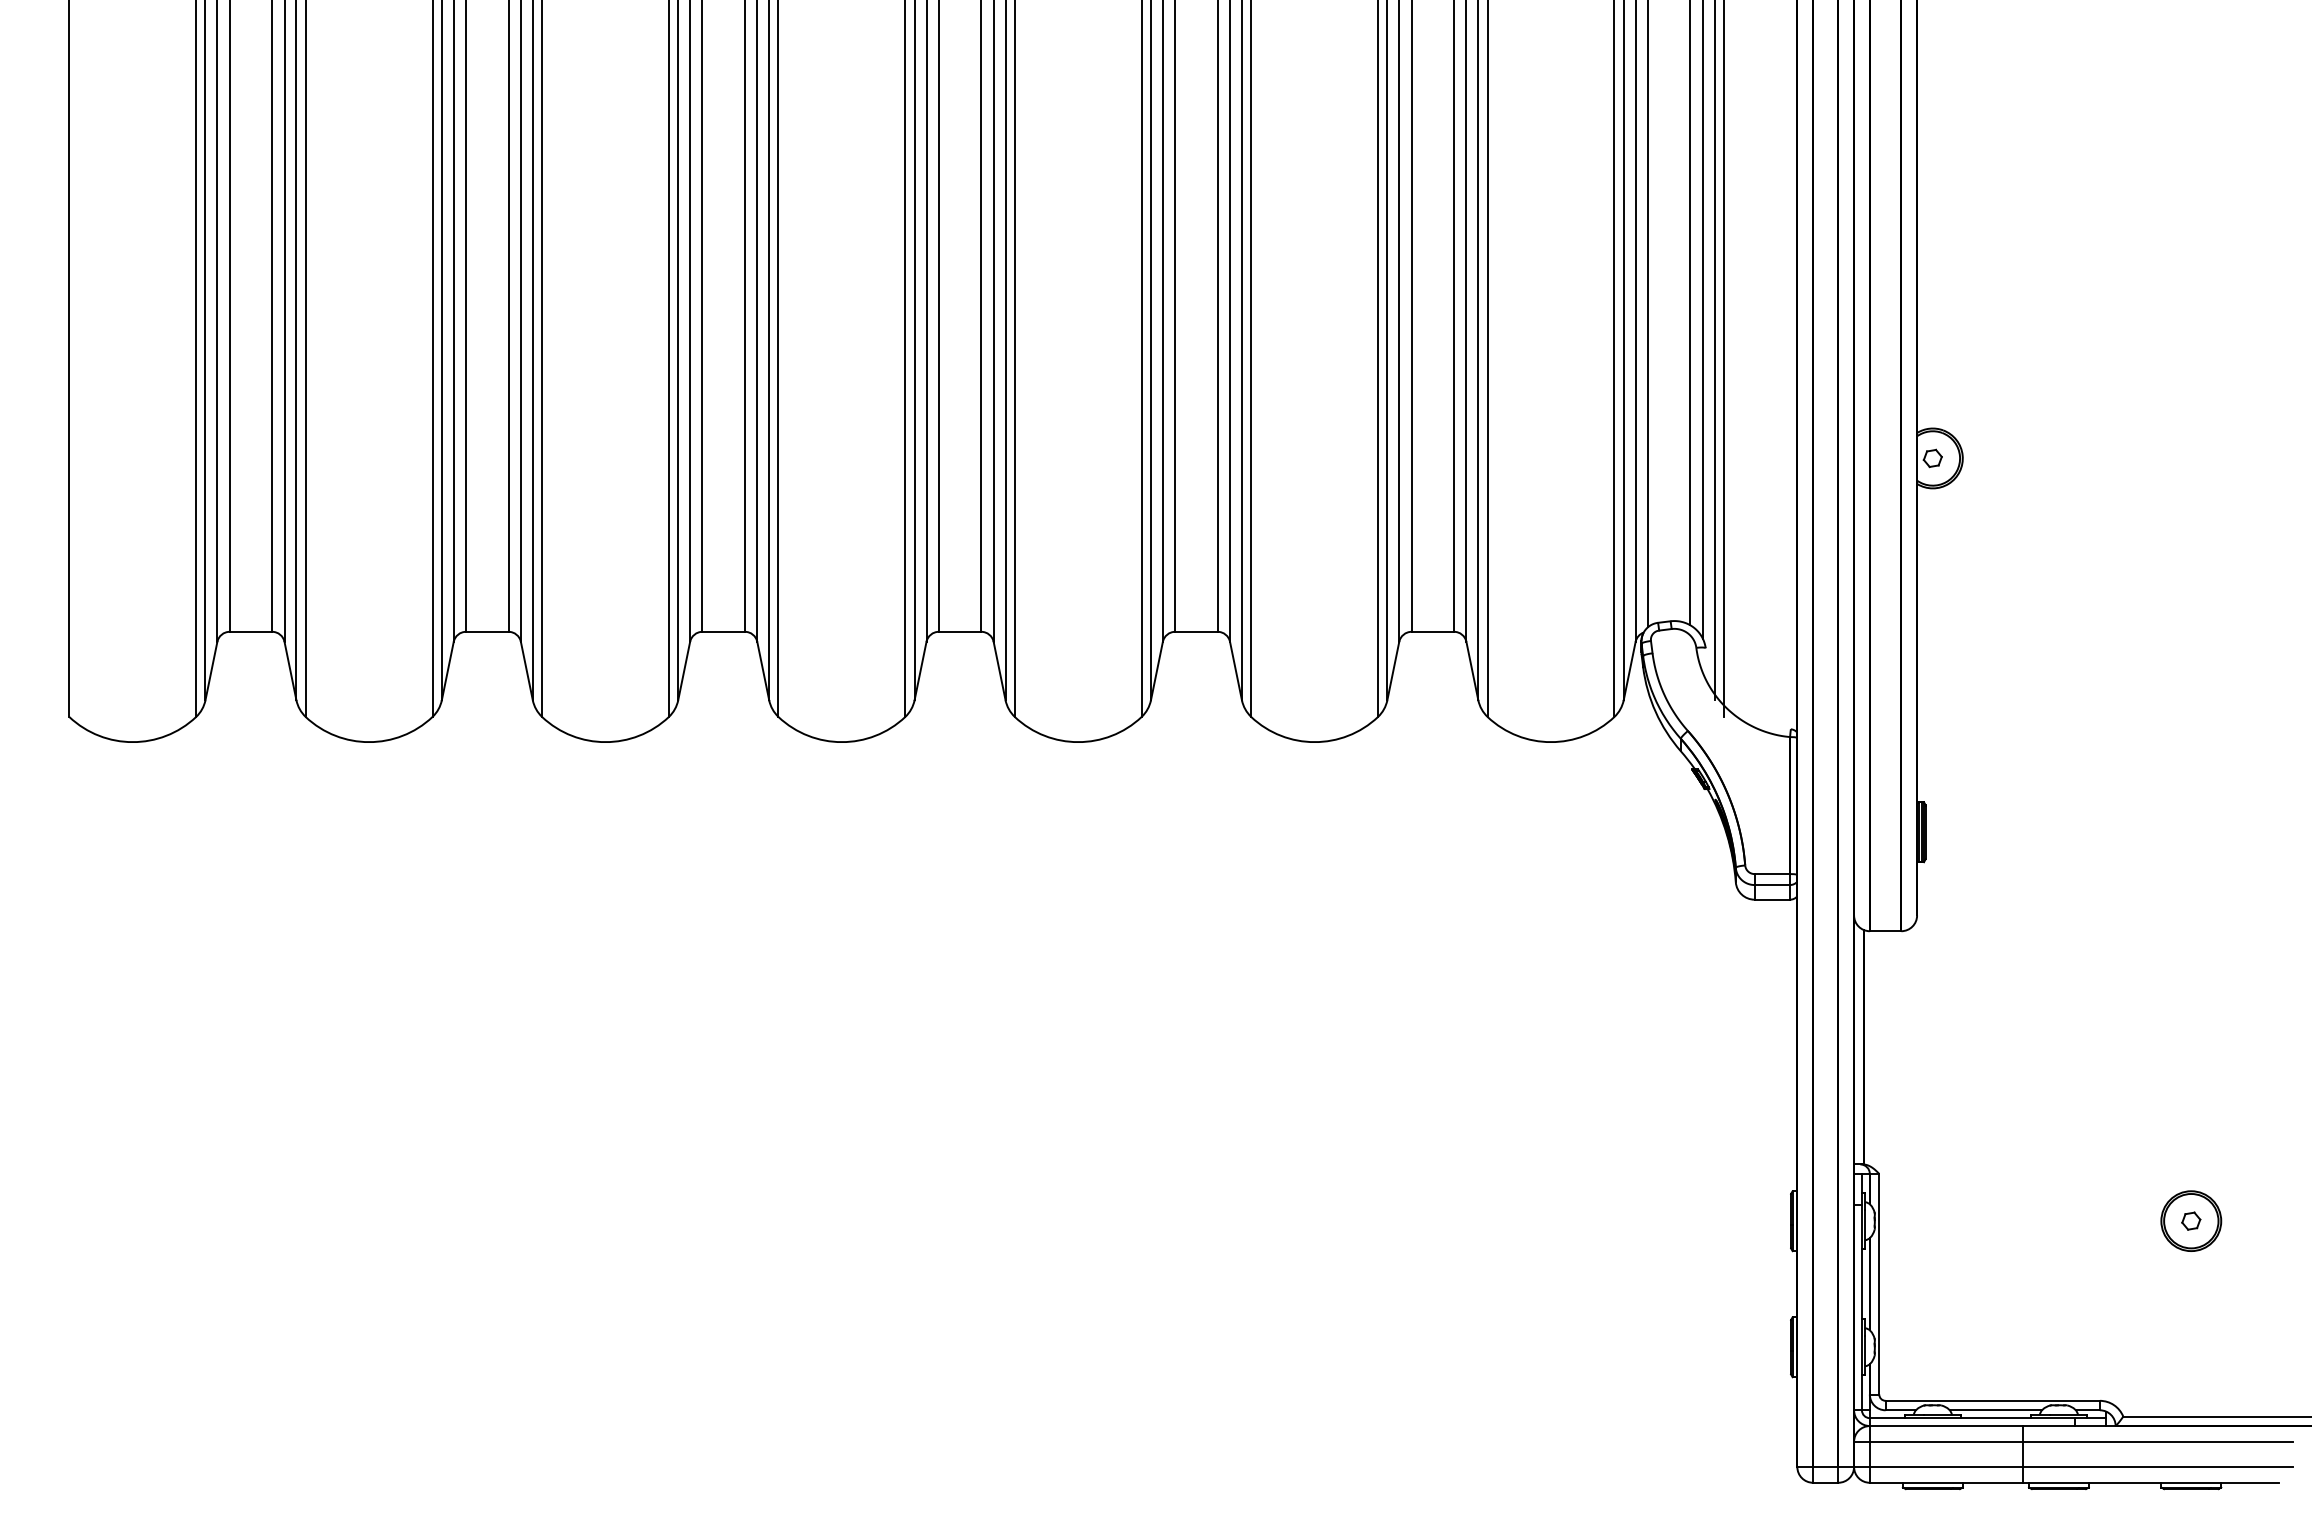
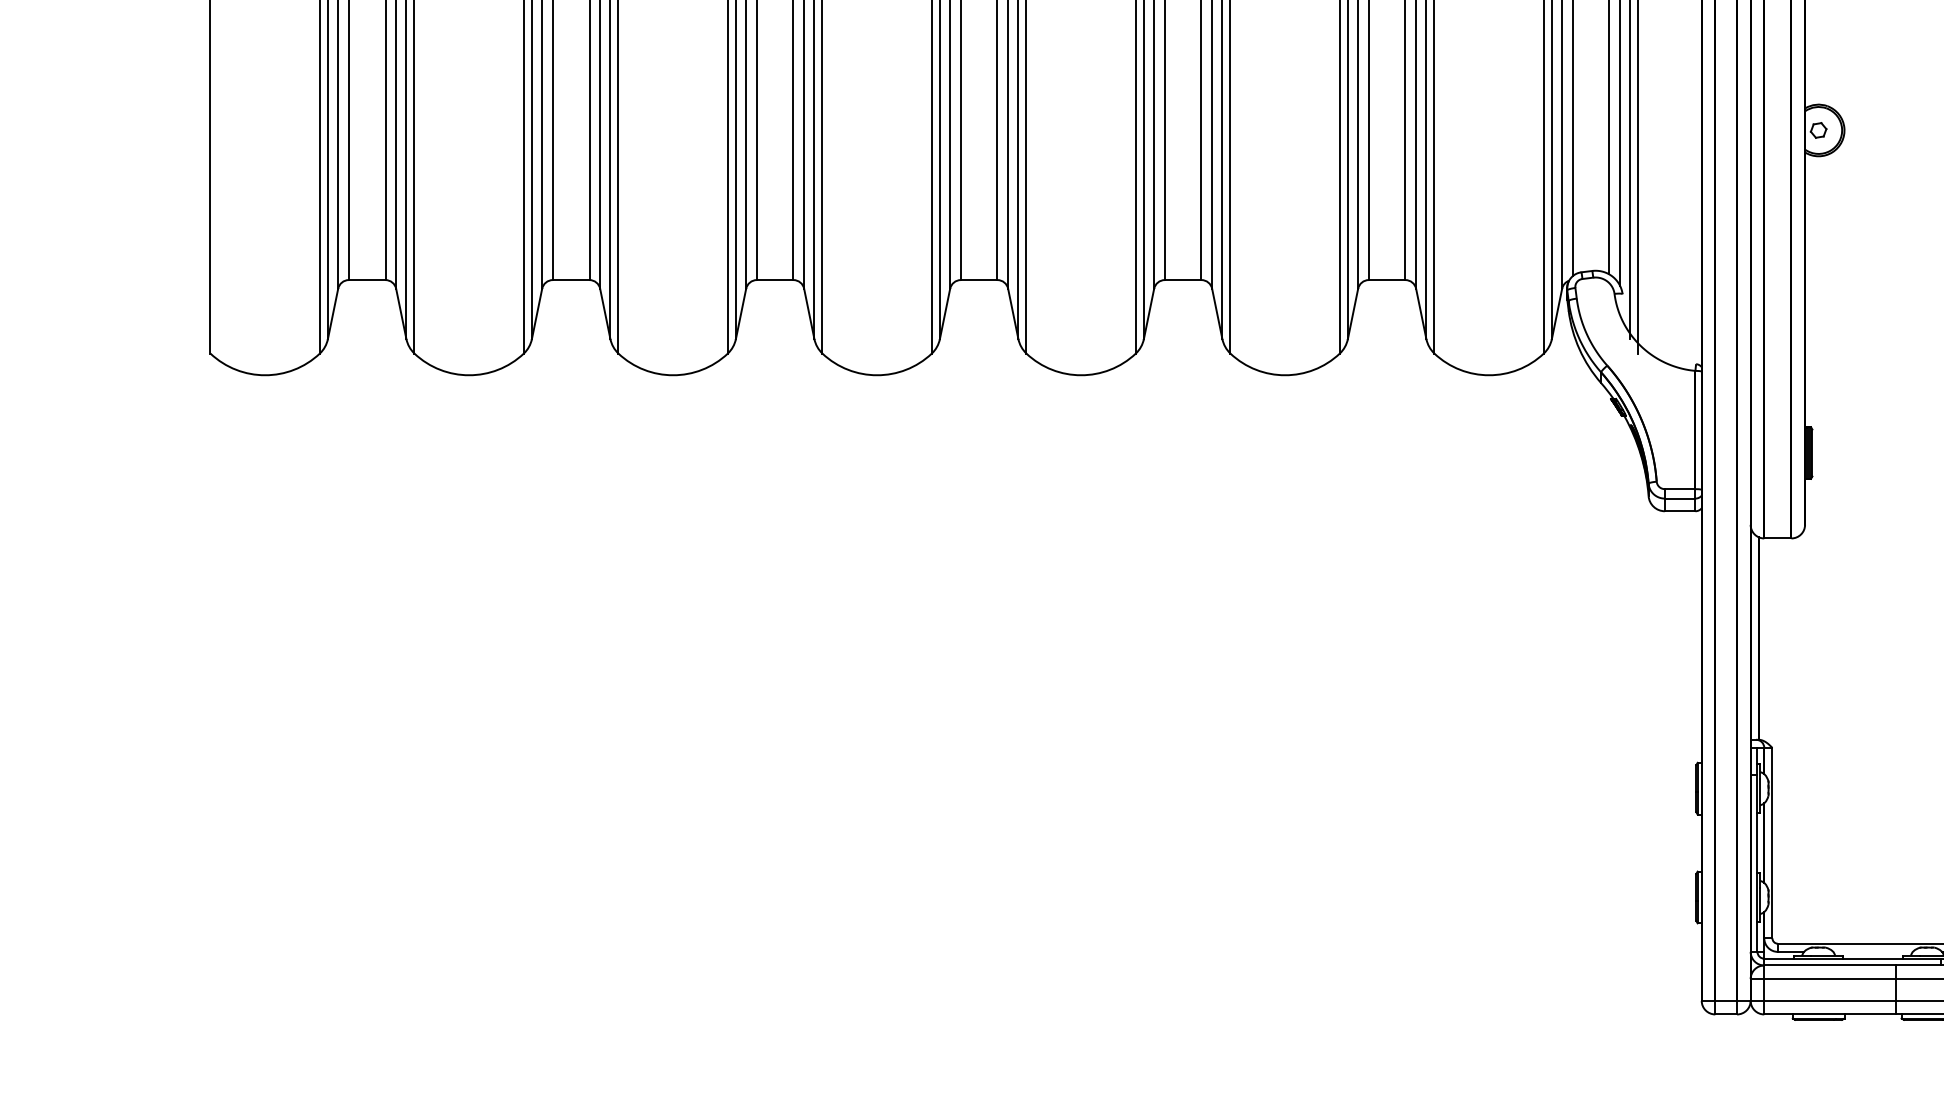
line: (1995, 1410) -> (1872, 952), removed

